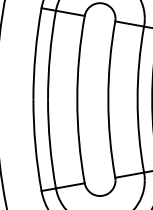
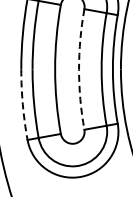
arc: (108, 99) -> (79, 69), solid -> dashed
arc: (34, 145) -> (22, 104), solid -> dashed

